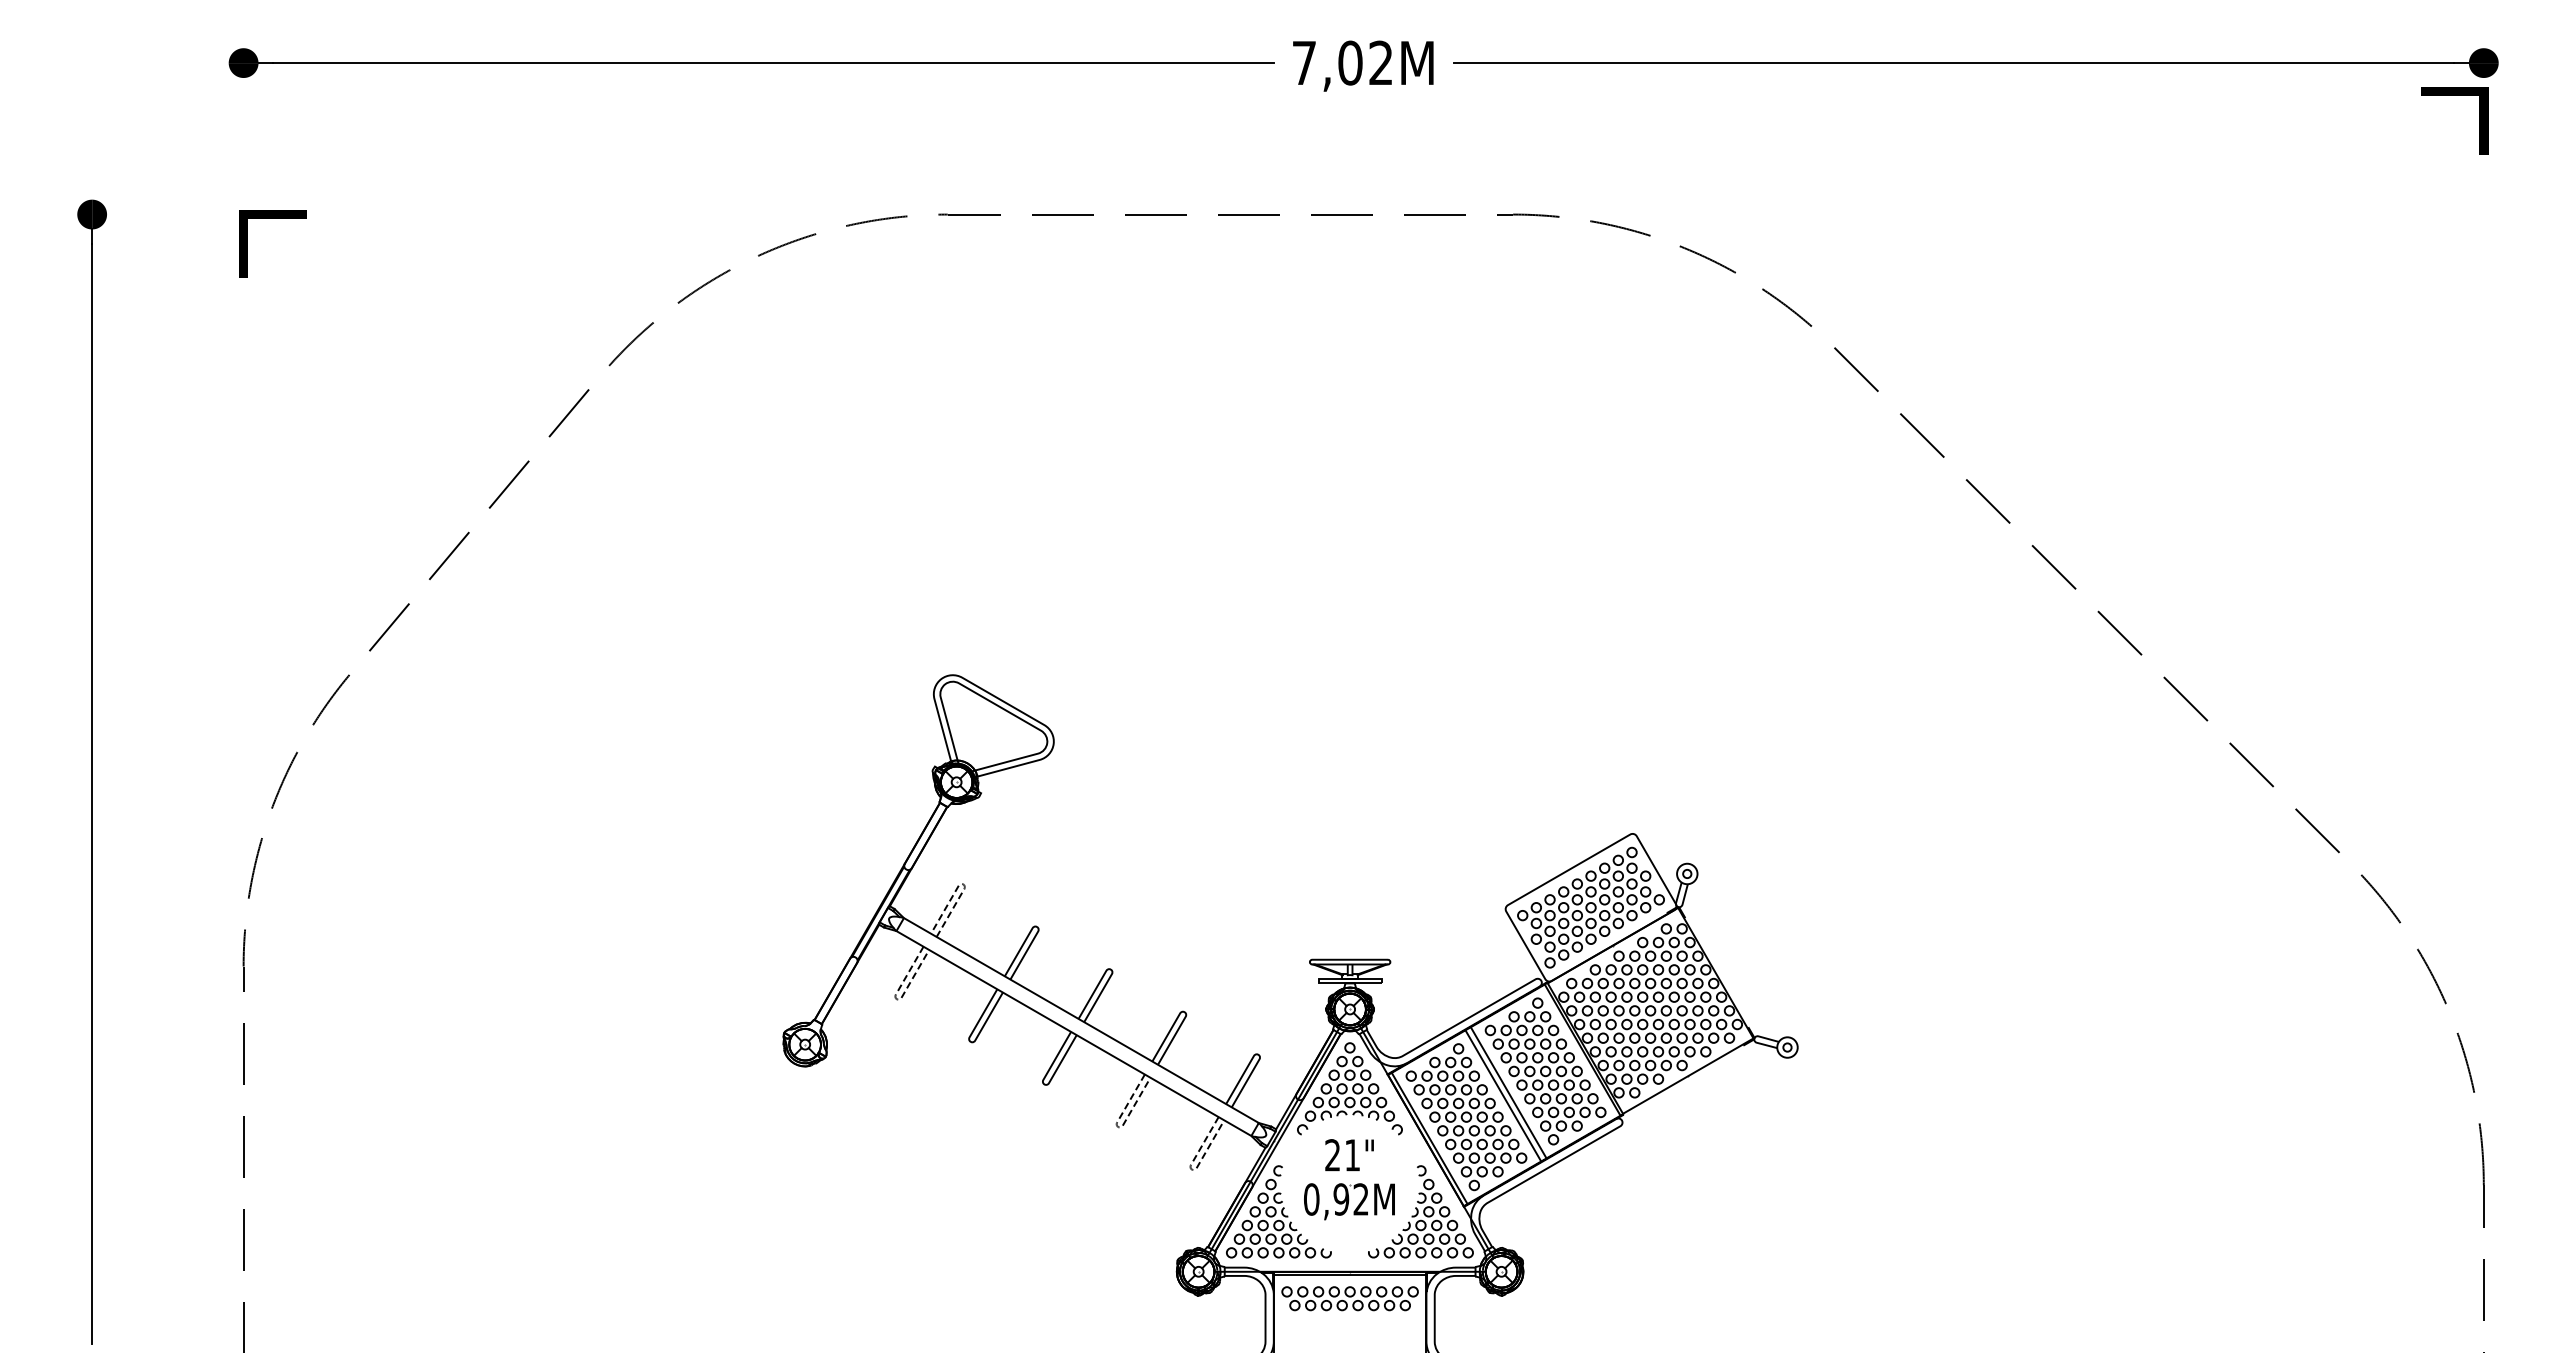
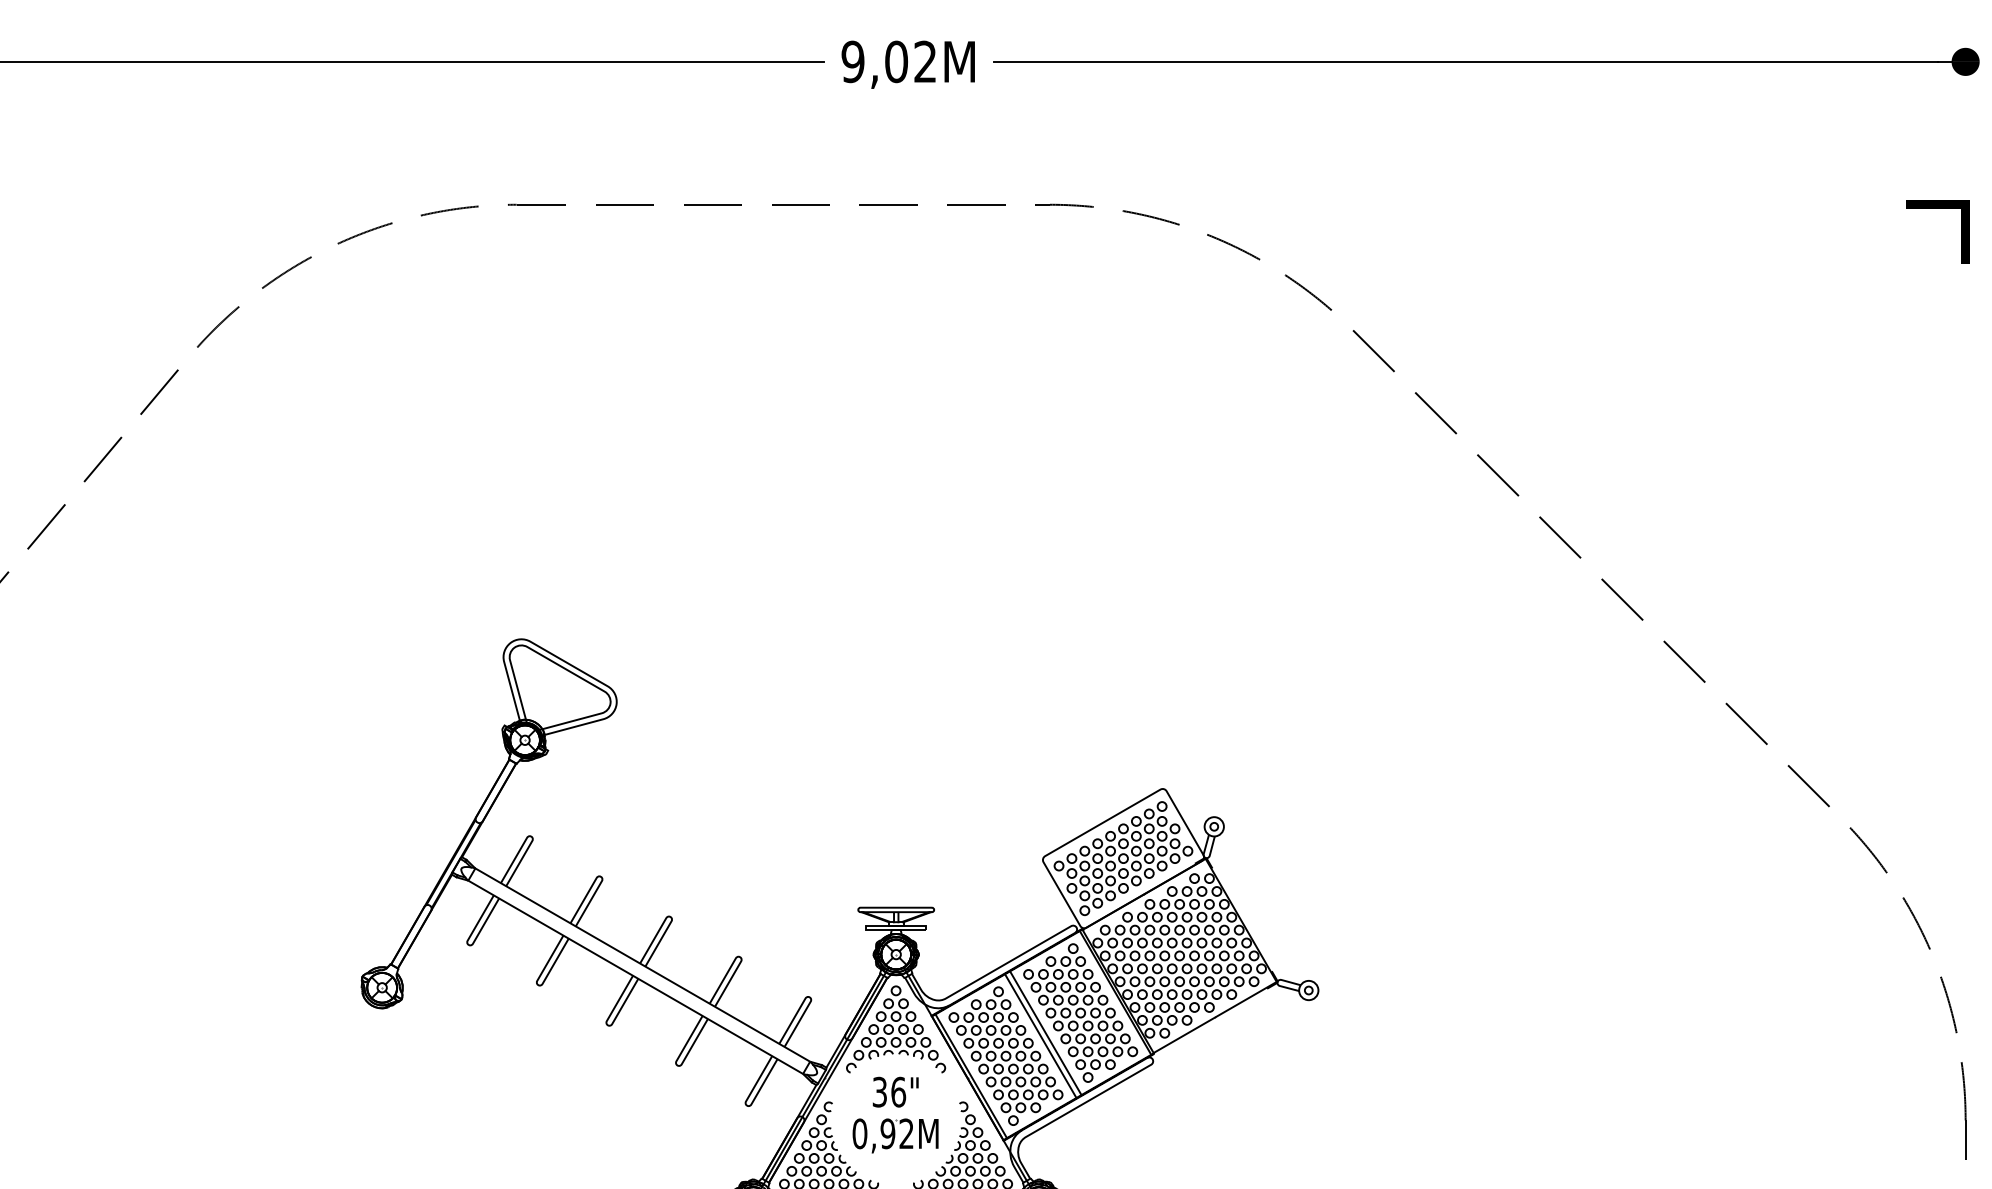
text: (1304, 62) -> (853, 61), 7,02M -> 9,02M
line: (2454, 95) -> (1937, 208), moved
line: (963, 884) -> (531, 836), dashed -> solid
line: (896, 999) -> (468, 945), dashed -> solid
line: (1118, 1127) -> (677, 1065), dashed -> solid
text: (1342, 1155) -> (889, 1092), 21" -> 36"
line: (1192, 1169) -> (747, 1105), dashed -> solid

